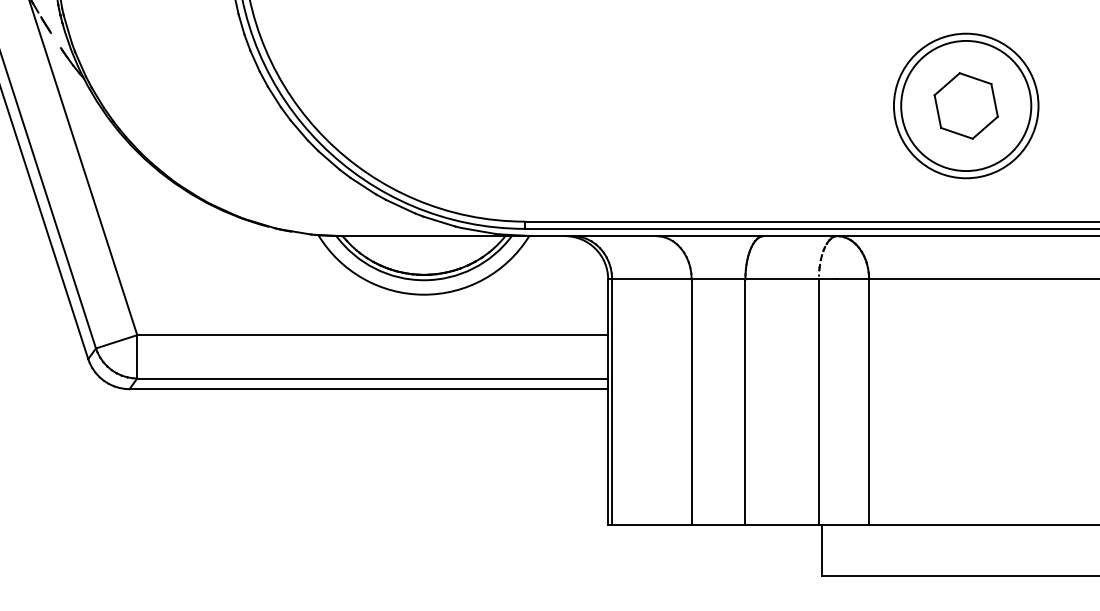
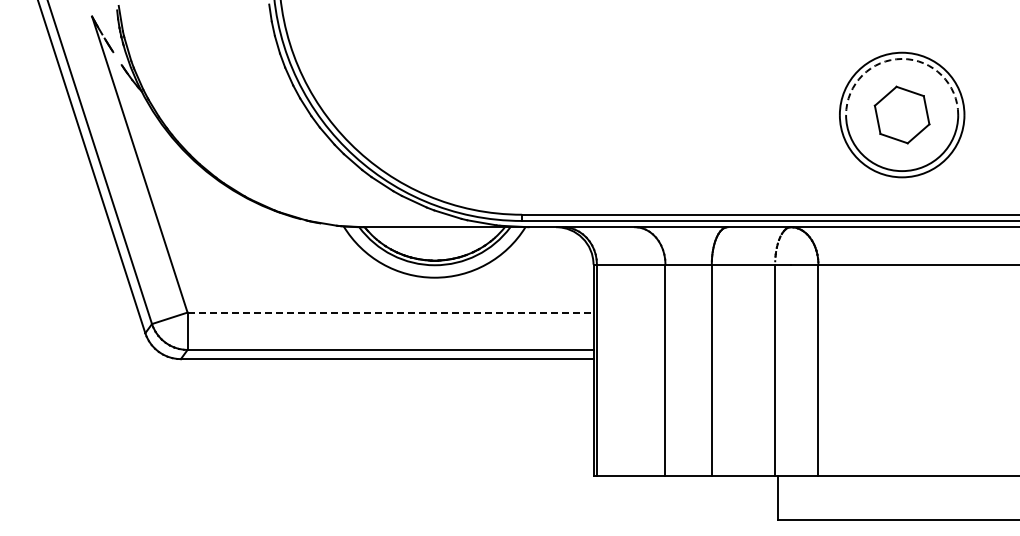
arc: (966, 40) -> (902, 58), solid -> dashed
line: (372, 335) -> (390, 312), solid -> dashed

